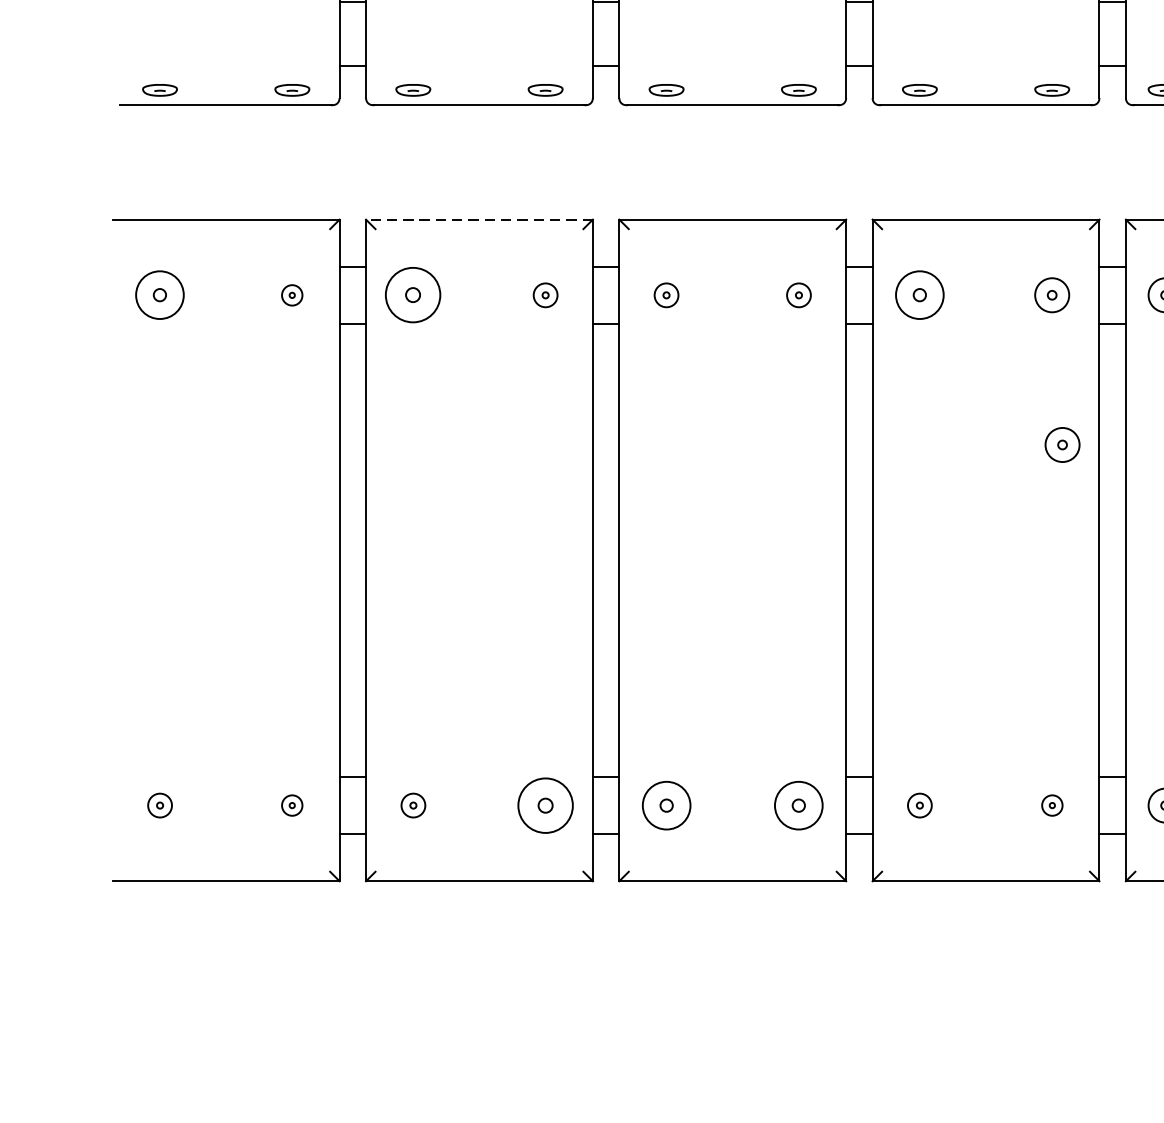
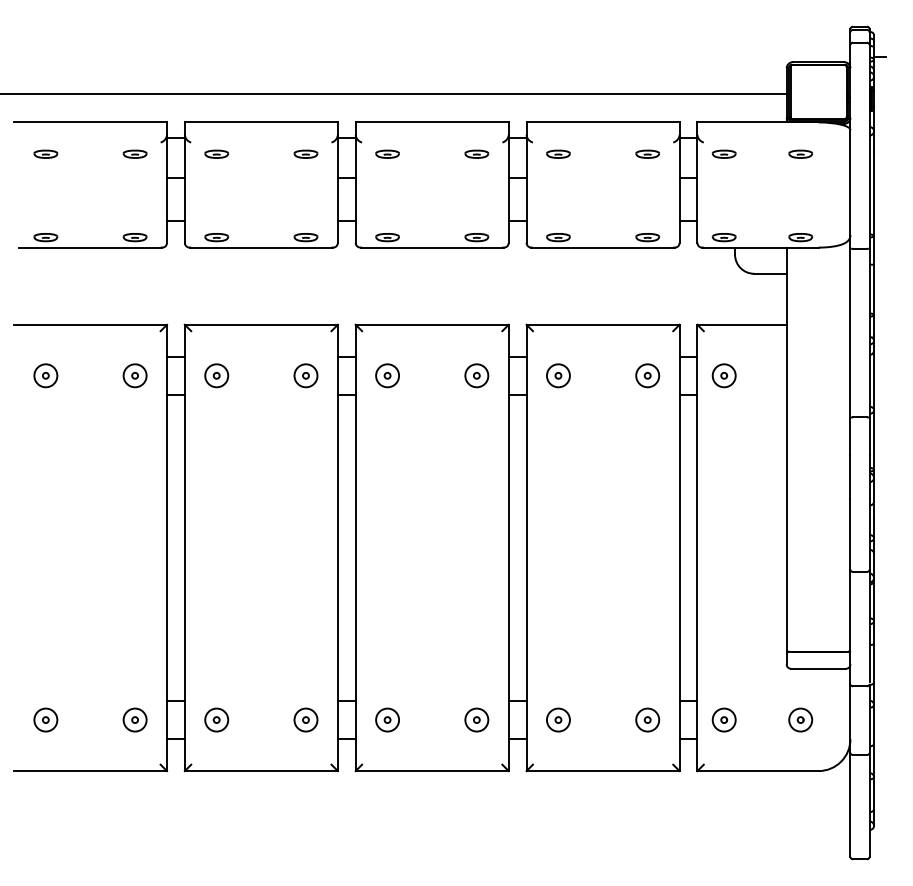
line: (479, 219) -> (261, 324), dashed -> solid
part: (159, 294) -> (45, 375), size x0.71
part: (291, 294) -> (134, 375), size x1.67
part: (412, 294) -> (216, 375), size x0.62
part: (544, 294) -> (305, 375), size x1.43
part: (666, 294) -> (387, 375), size x1.43
part: (798, 294) -> (476, 375), size x1.43
part: (919, 294) -> (558, 375), size x0.71
part: (1062, 444) -> (654, 476), removed
part: (159, 804) -> (45, 719), size x1.43
part: (291, 804) -> (134, 719), size x1.67
part: (412, 804) -> (216, 719), size x1.43
part: (544, 804) -> (305, 719), size x0.62
part: (666, 804) -> (387, 719), size x0.71
part: (798, 804) -> (476, 719), size x0.71
part: (919, 804) -> (558, 719), size x1.43
part: (1051, 804) -> (647, 719), size x1.67

